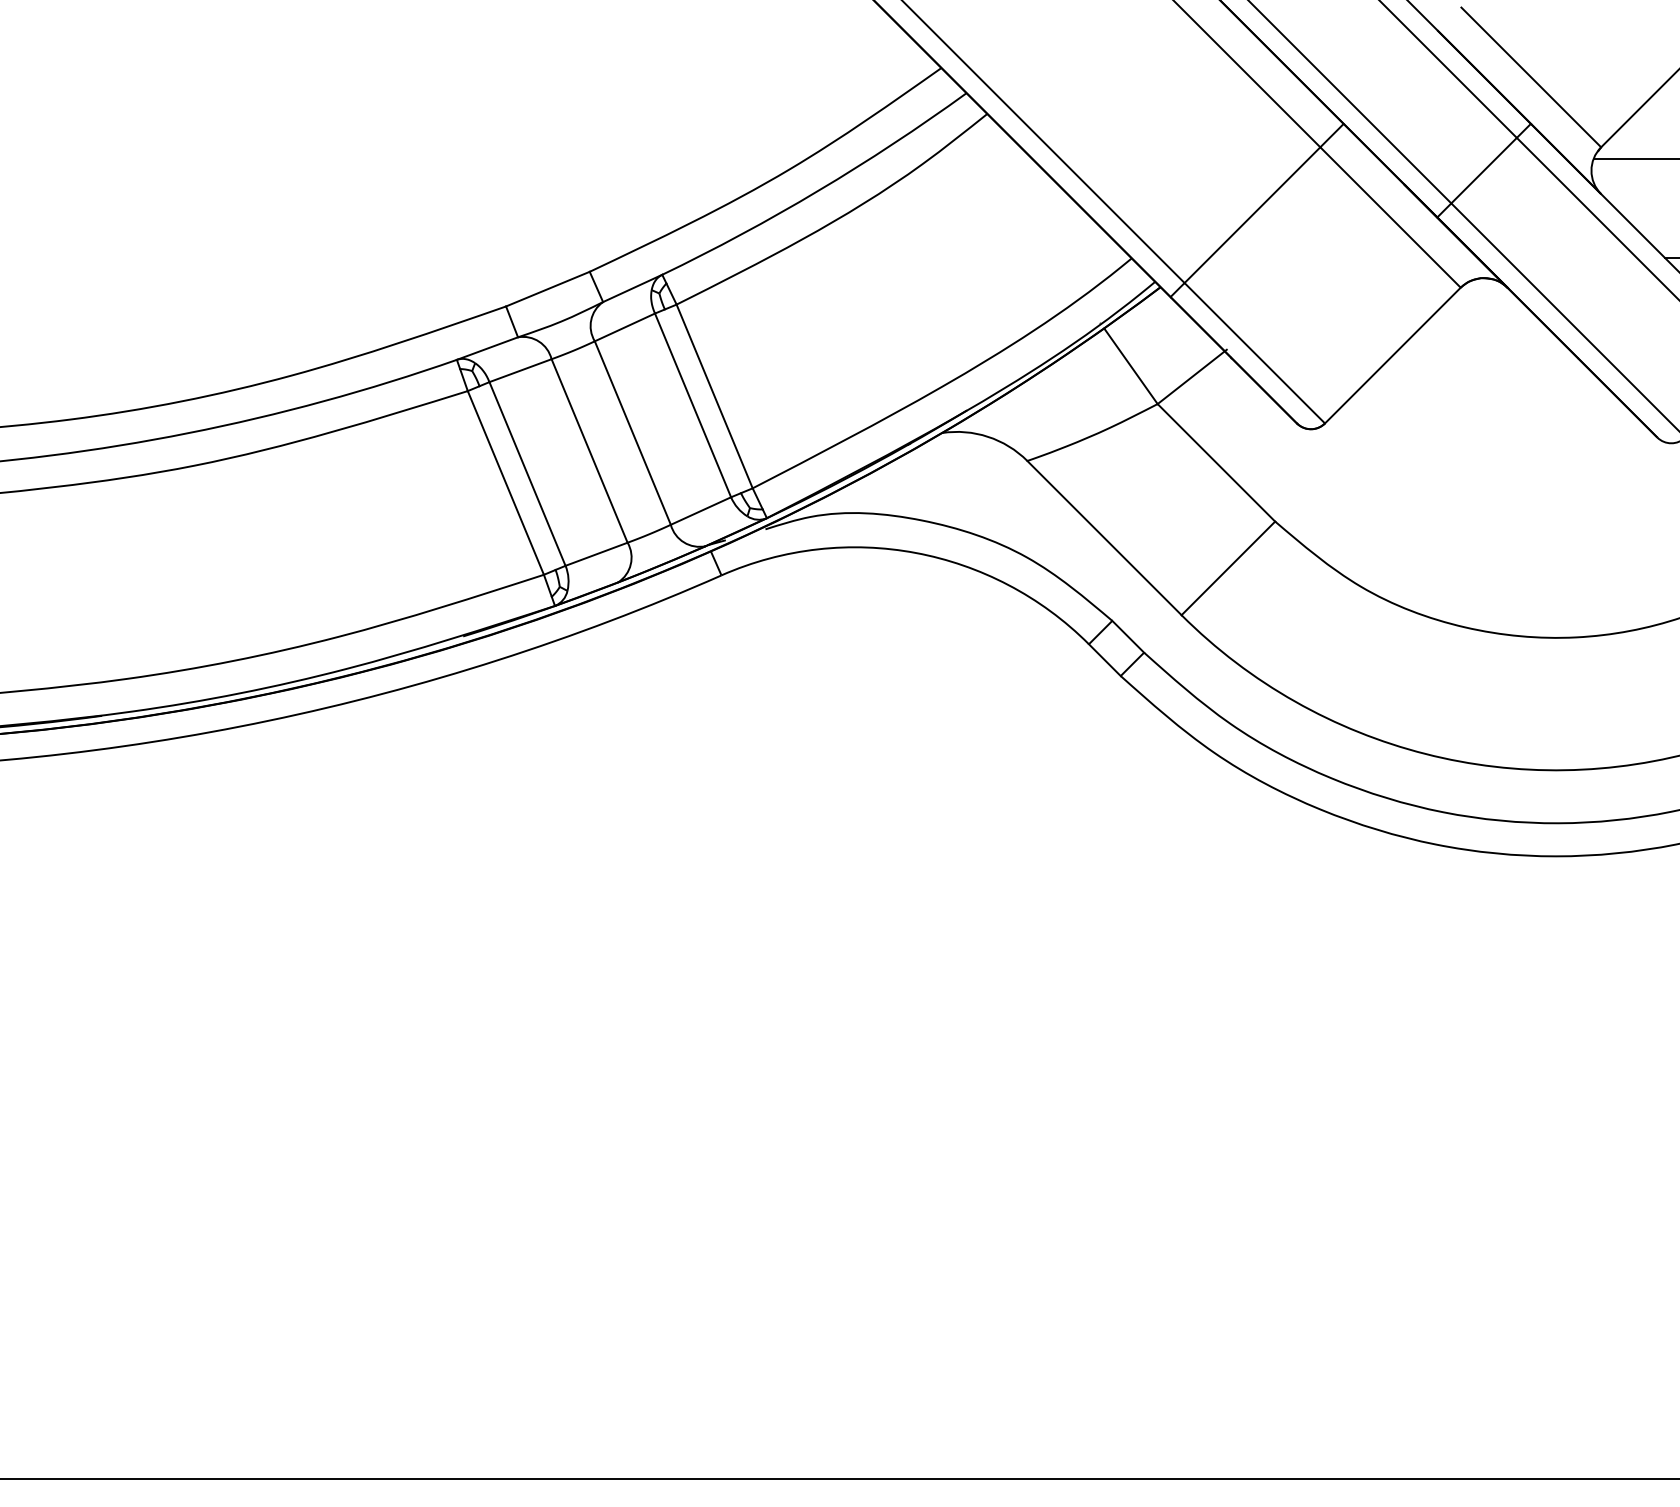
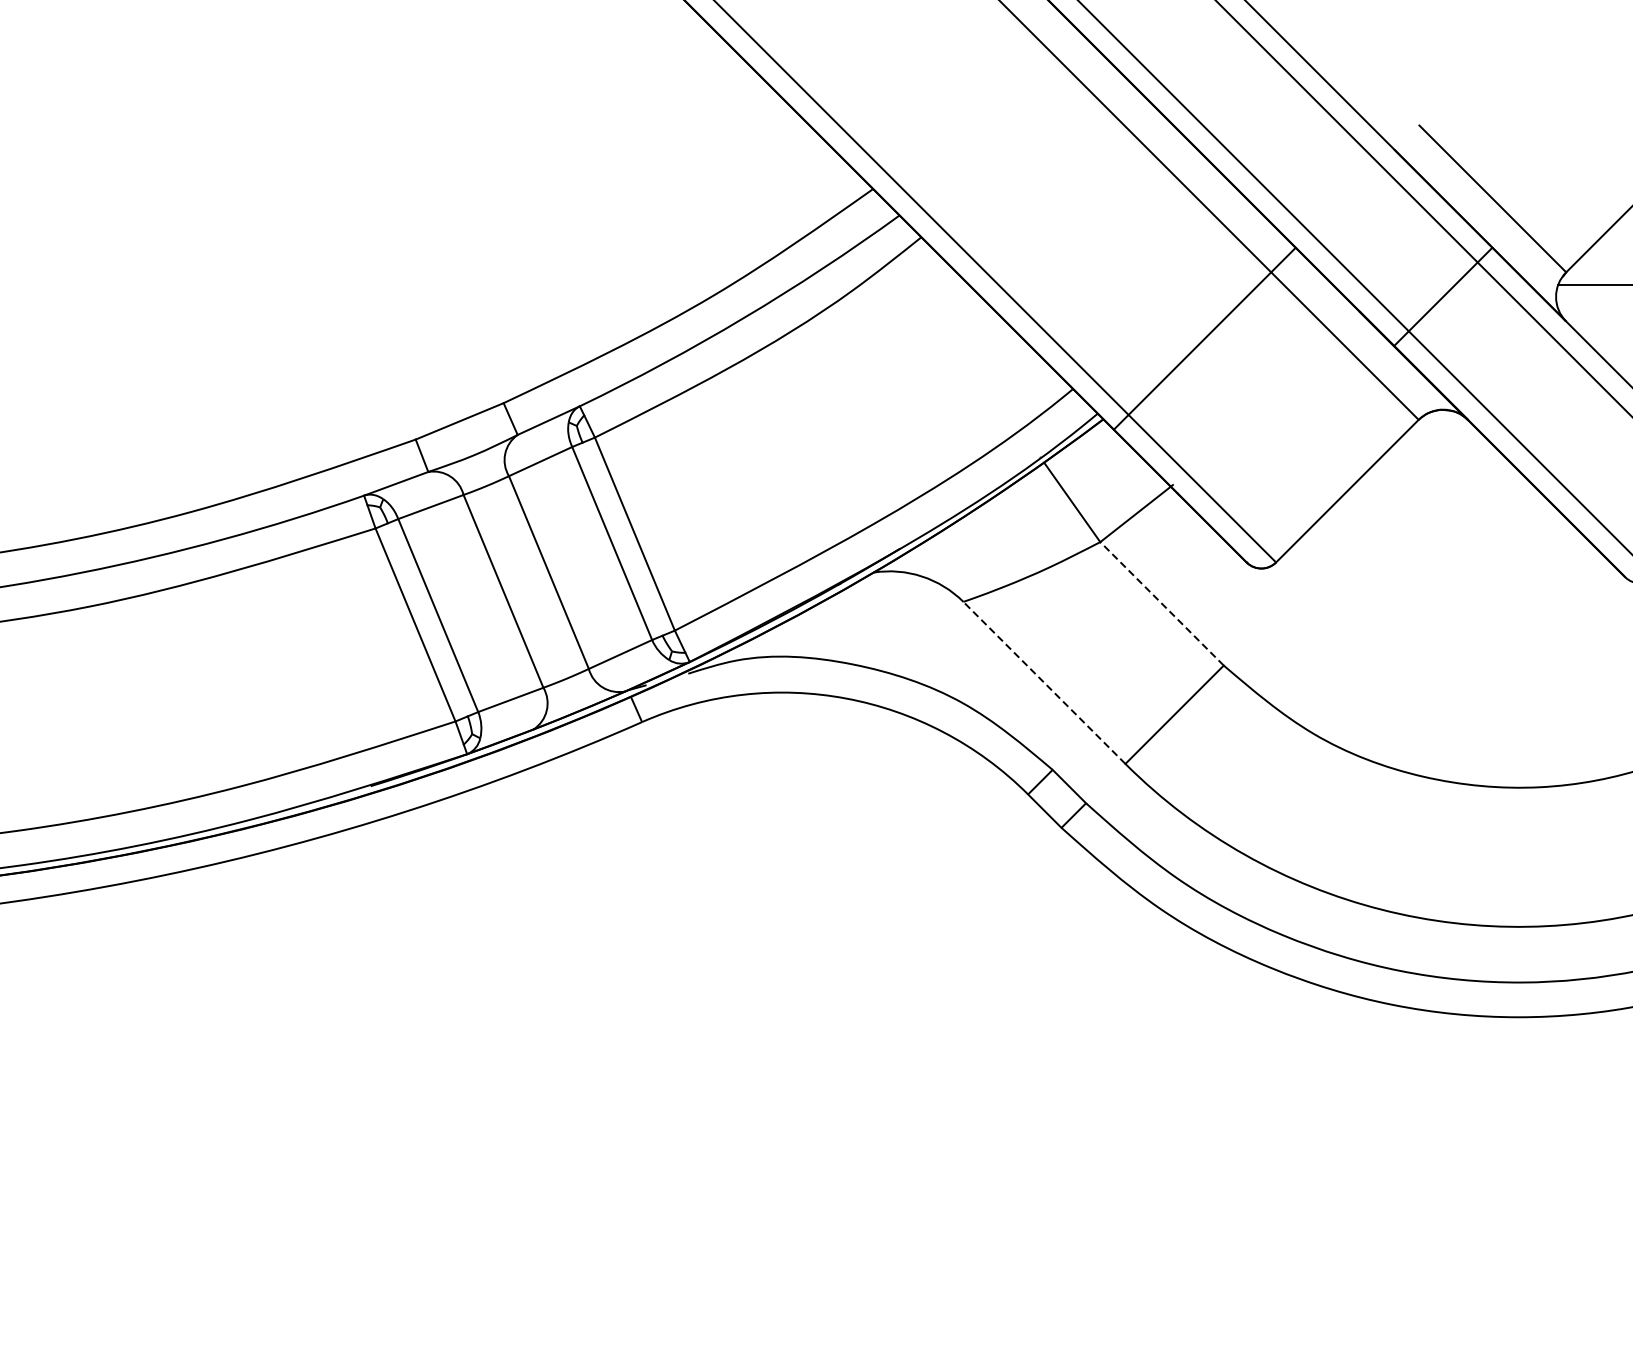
line: (1216, 462) -> (1162, 603), solid -> dashed
line: (1104, 537) -> (1044, 682), solid -> dashed

